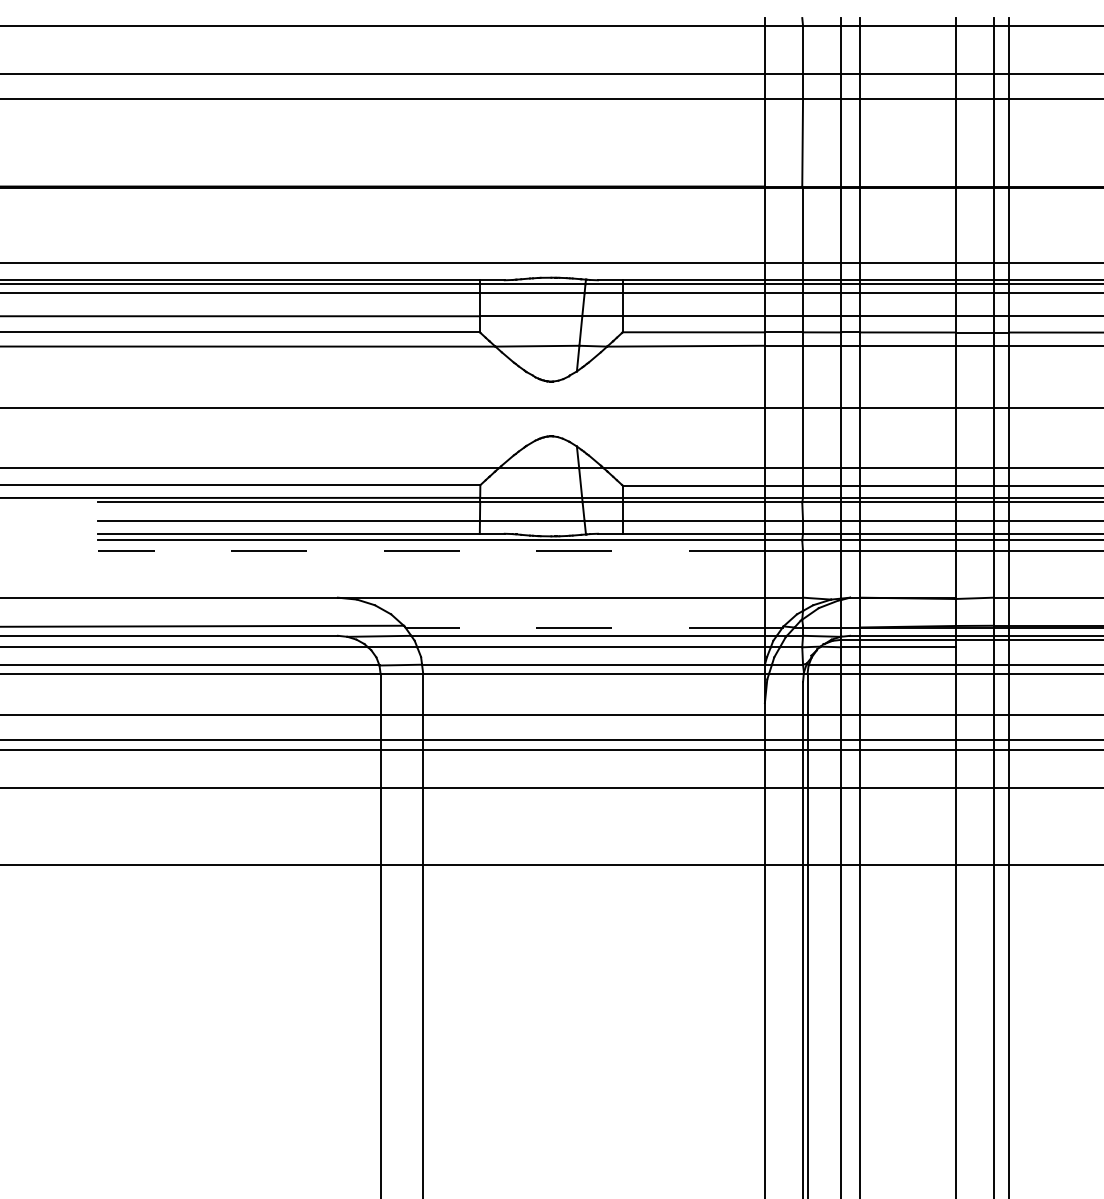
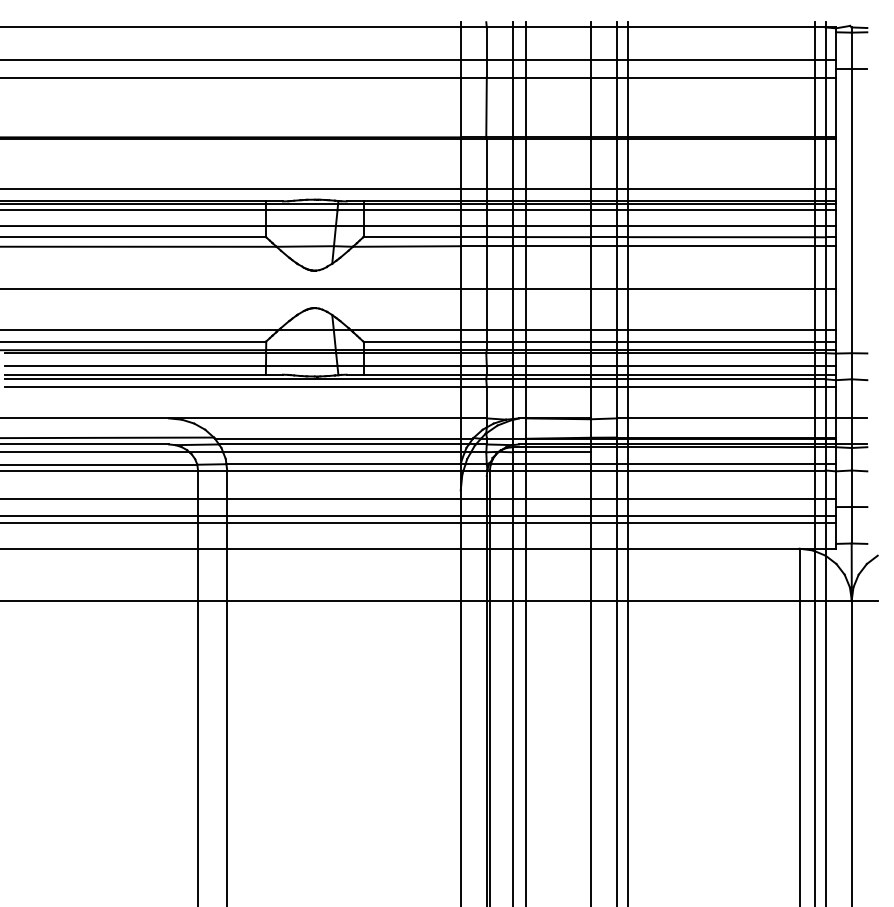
line: (430, 551) -> (232, 386), dashed -> solid
line: (584, 627) -> (337, 438), dashed -> solid

